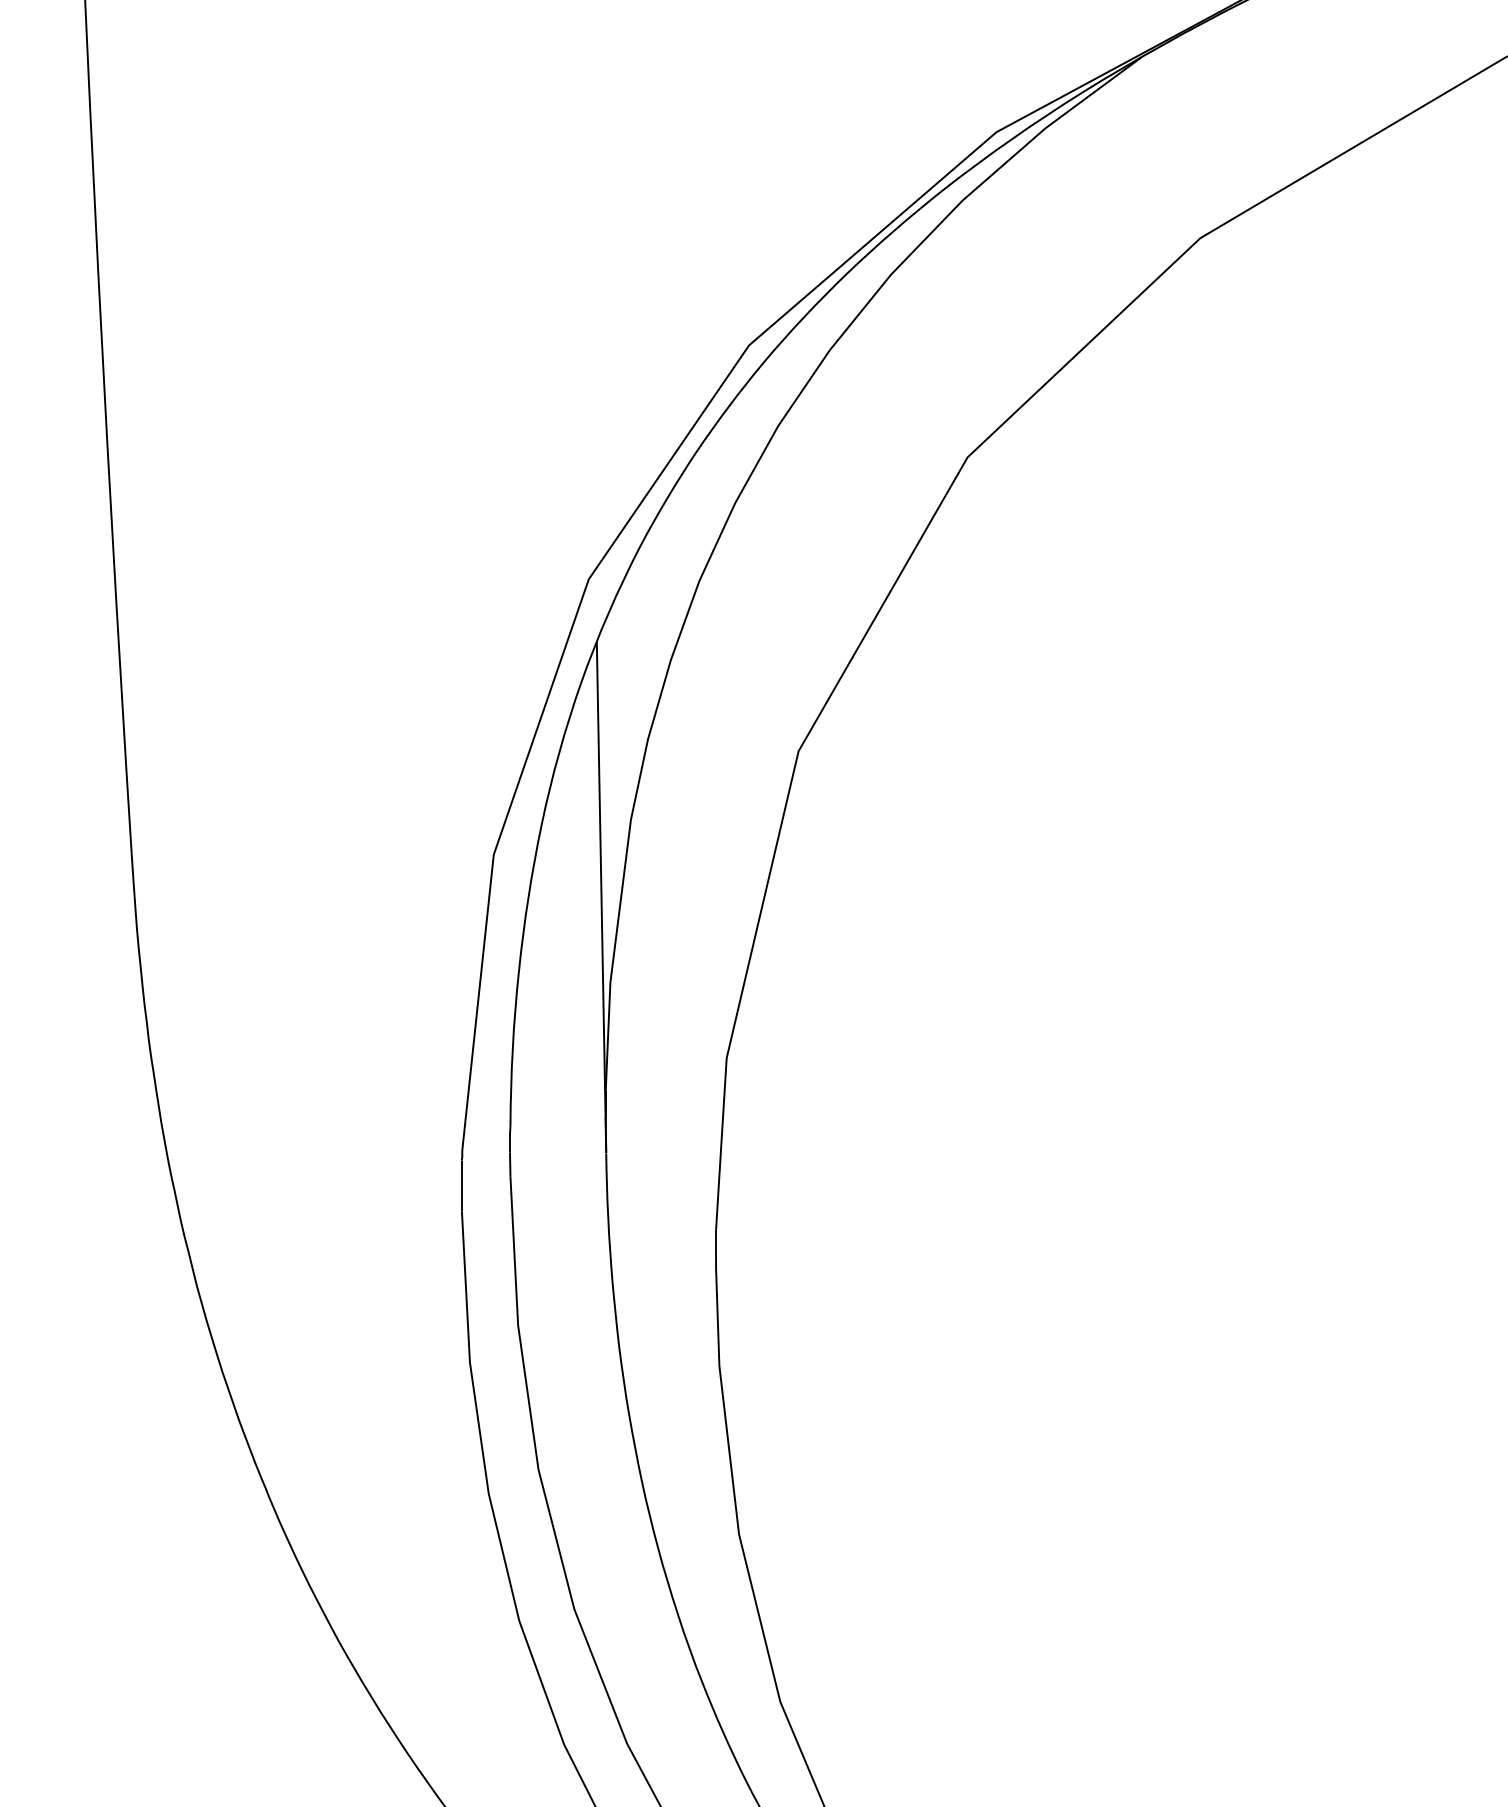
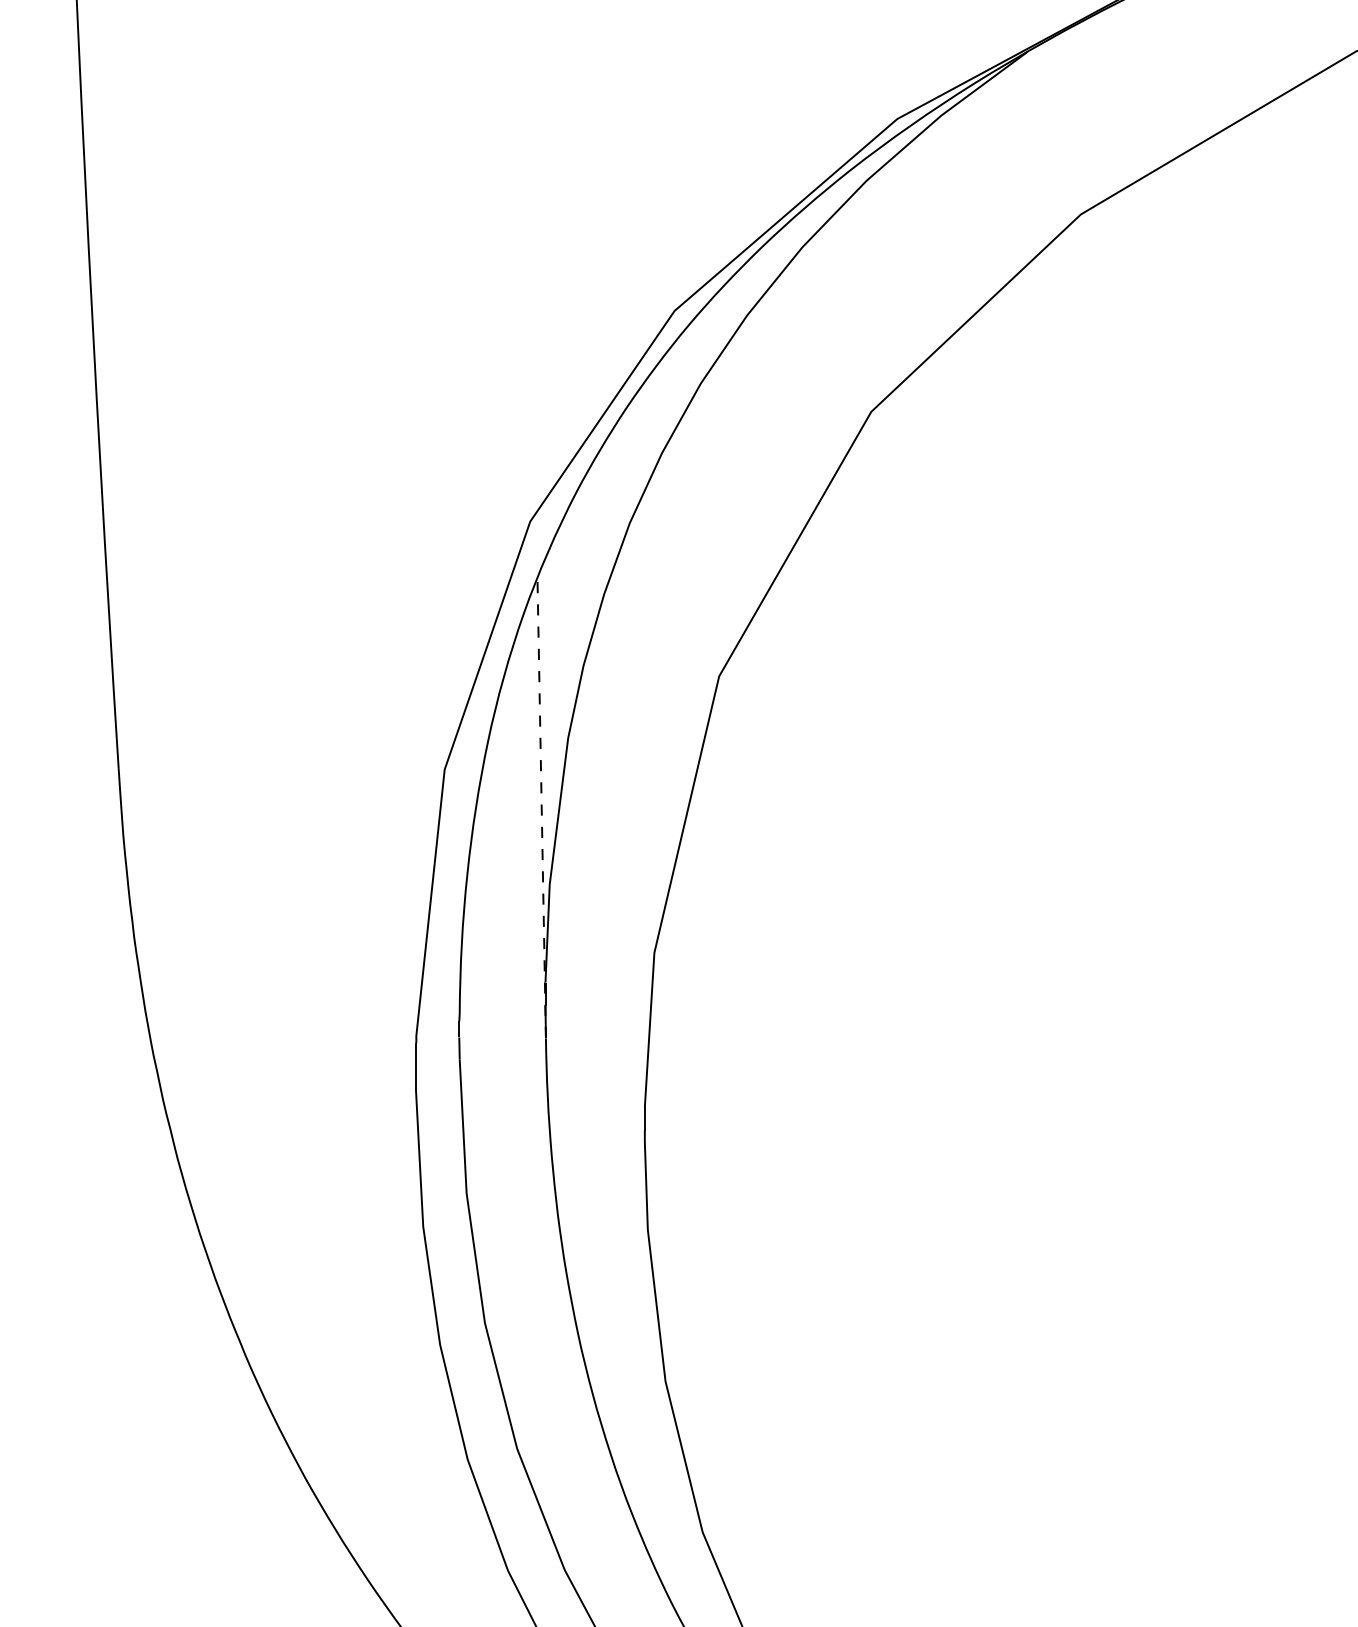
line: (601, 897) -> (541, 808), solid -> dashed

